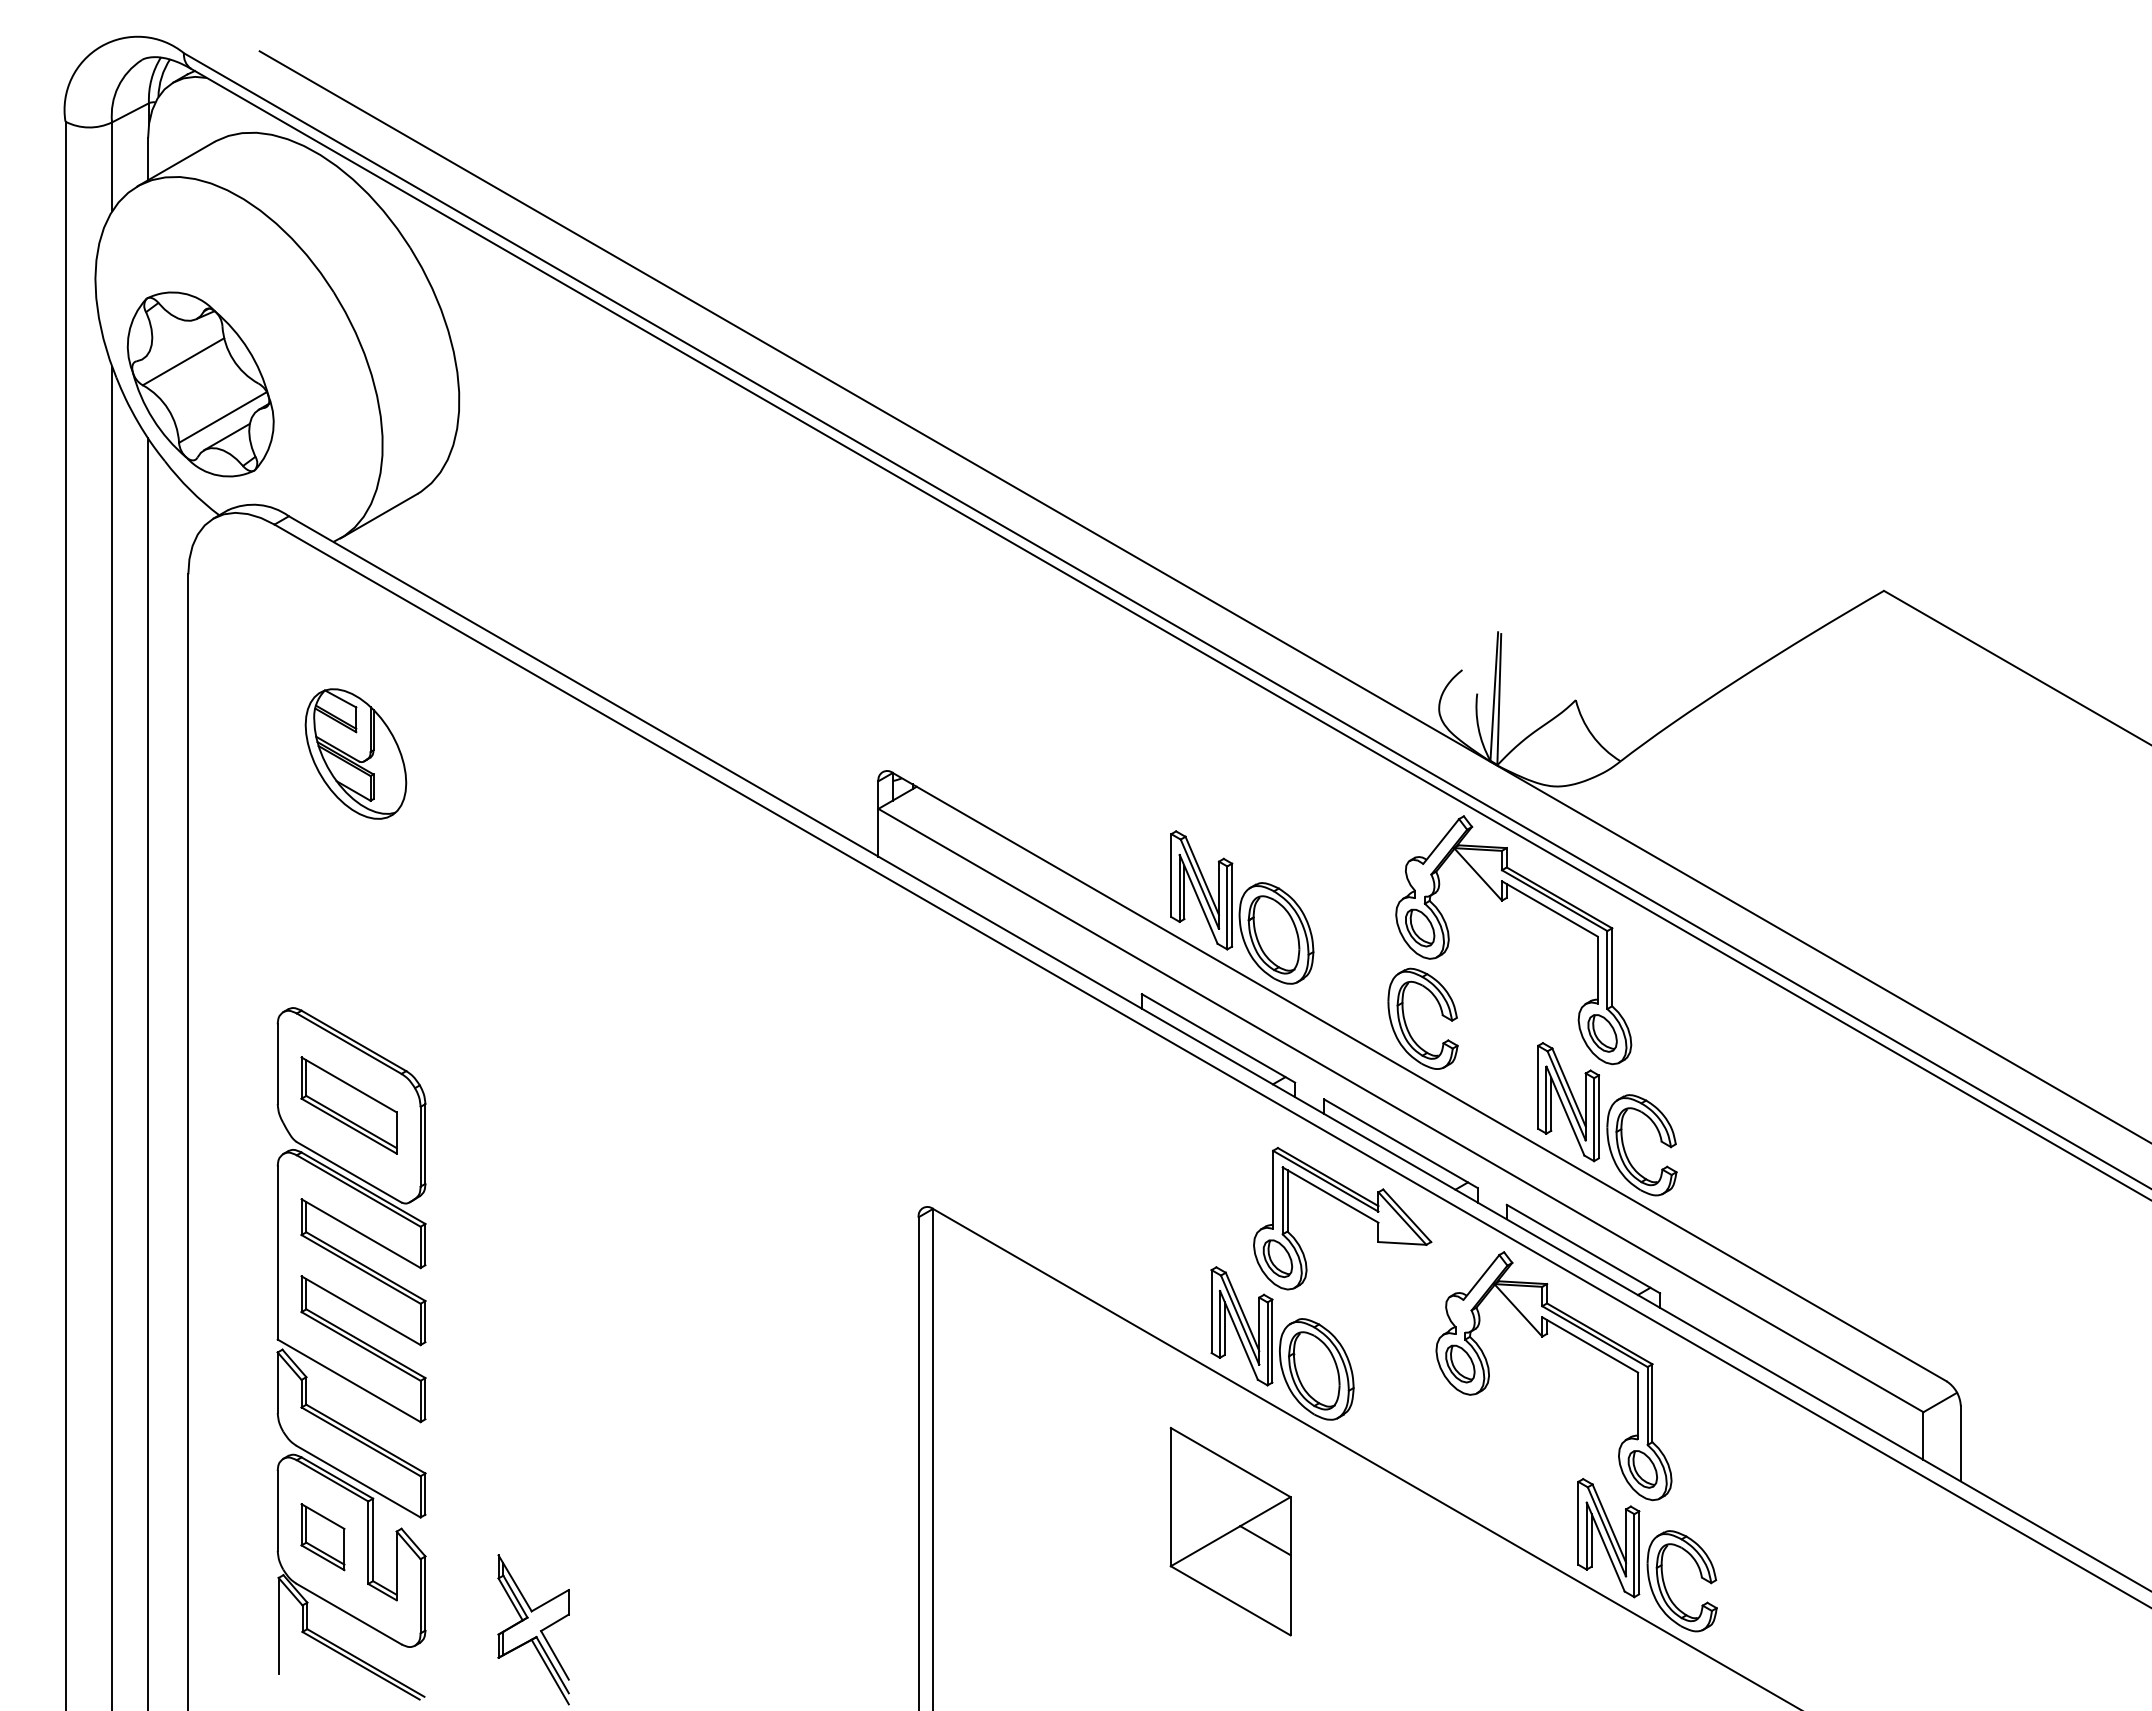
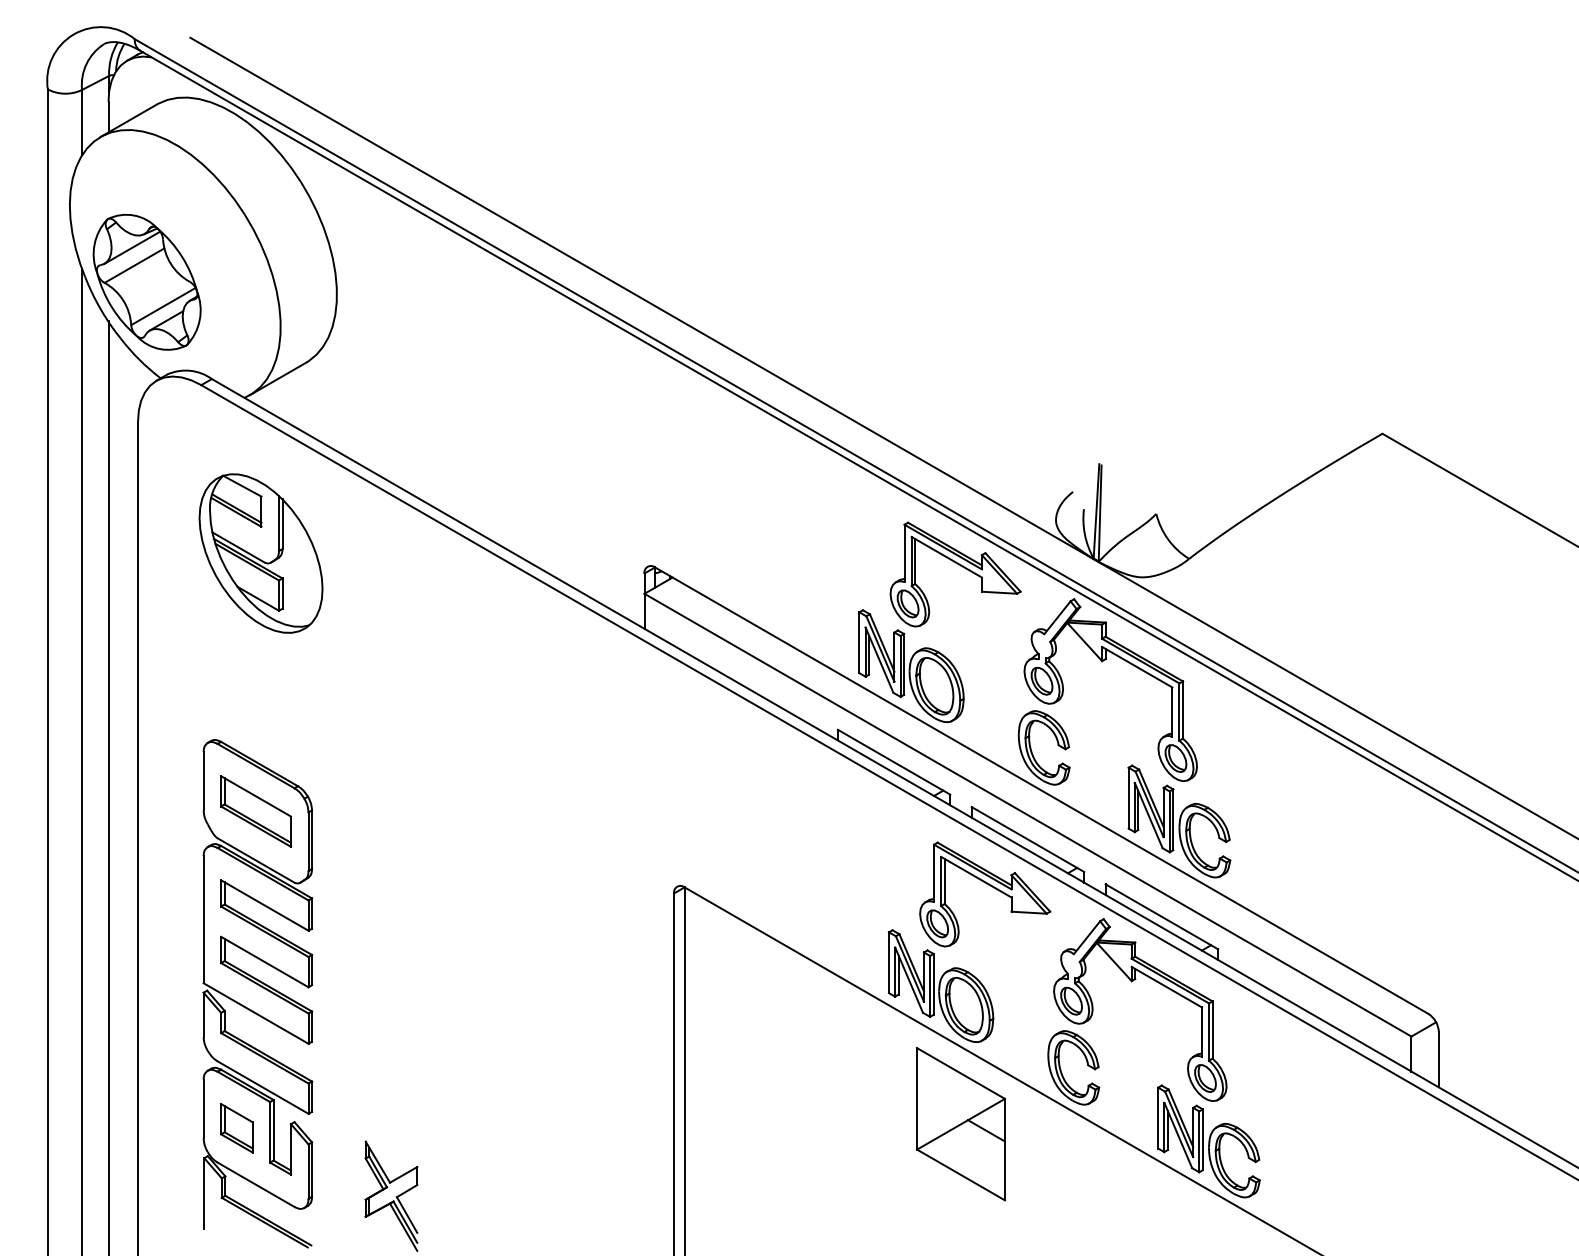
line: (180, 337) -> (132, 247), added
part: (355, 753) -> (260, 553), size x1.67
part: (1307, 770) -> (959, 565), added
part: (1446, 1458) -> (1061, 1070), added
part: (1230, 1531) -> (960, 1124), moved

